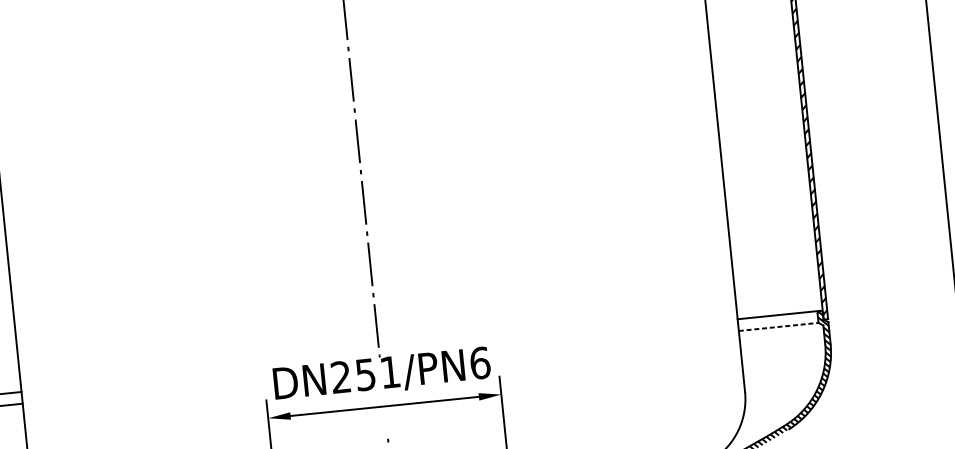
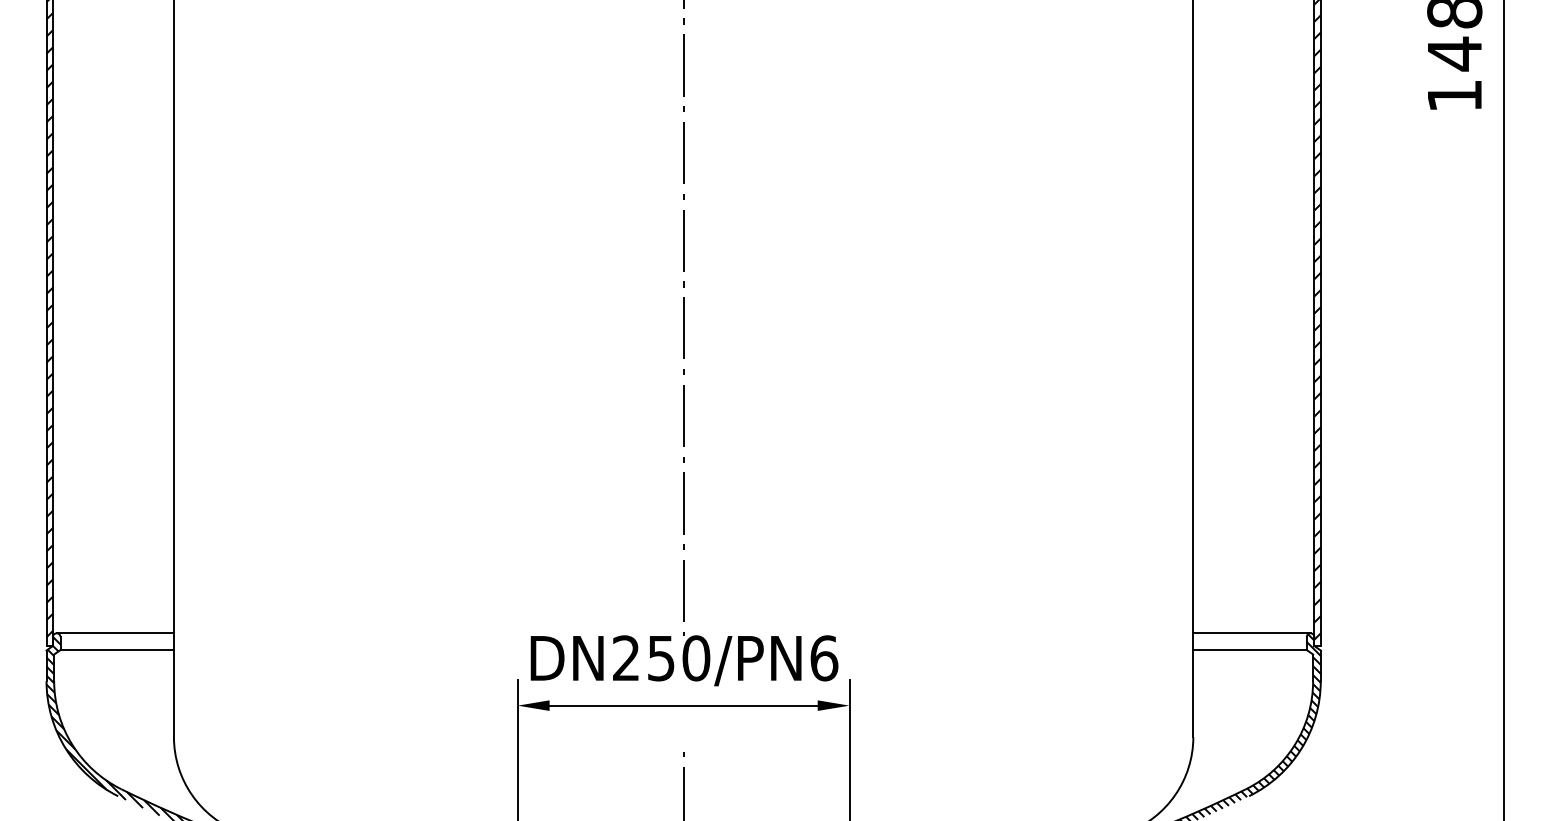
line: (779, 327) -> (1250, 650), dashed -> solid
text: (390, 372) -> (696, 658), DN251/PN6 -> DN250/PN6

